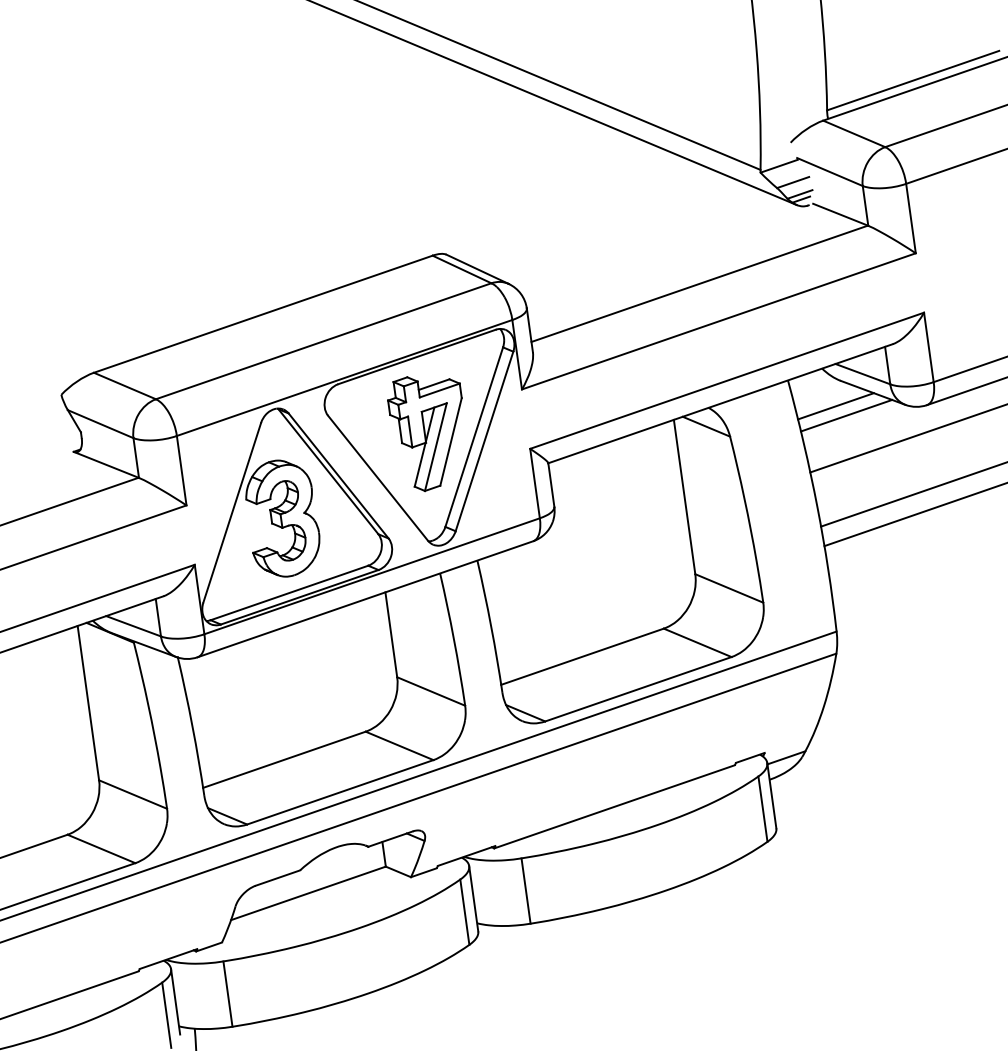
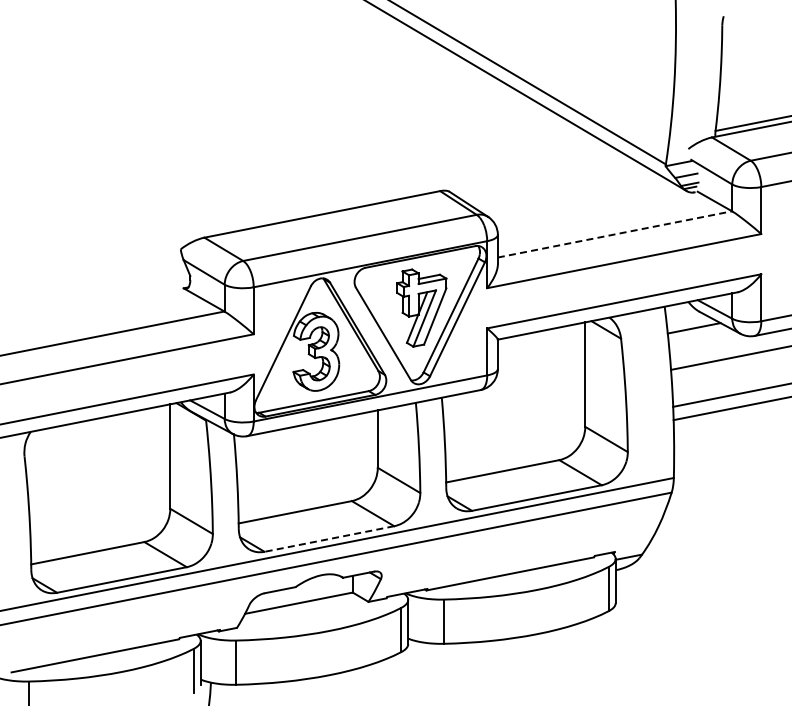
line: (700, 283) -> (615, 234), solid -> dashed
line: (846, 415) -> (700, 335), removed
line: (339, 793) -> (328, 539), solid -> dashed

